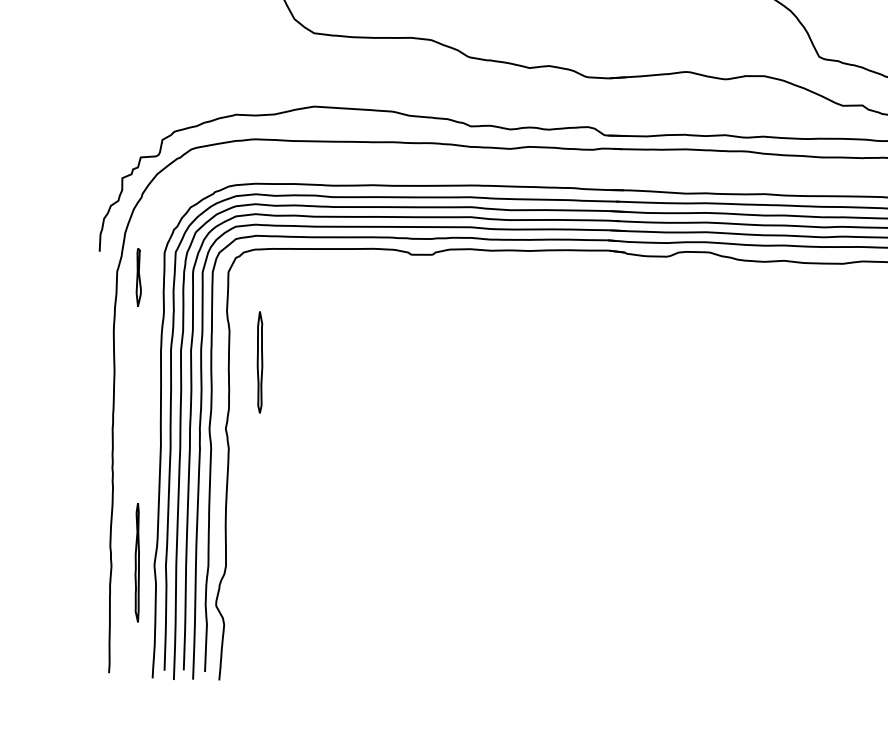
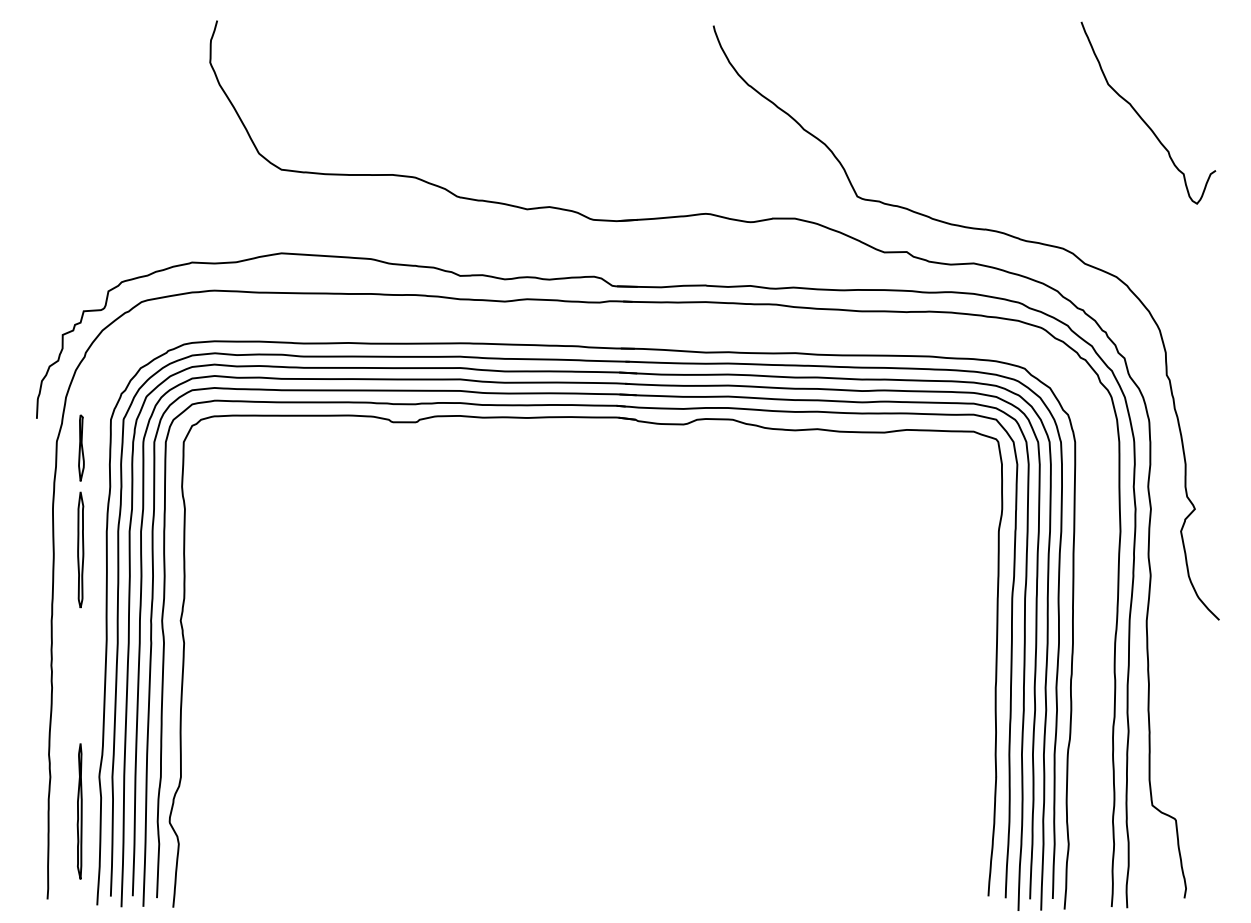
part: (259, 361) -> (80, 549), moved
part: (137, 562) -> (79, 811), moved

